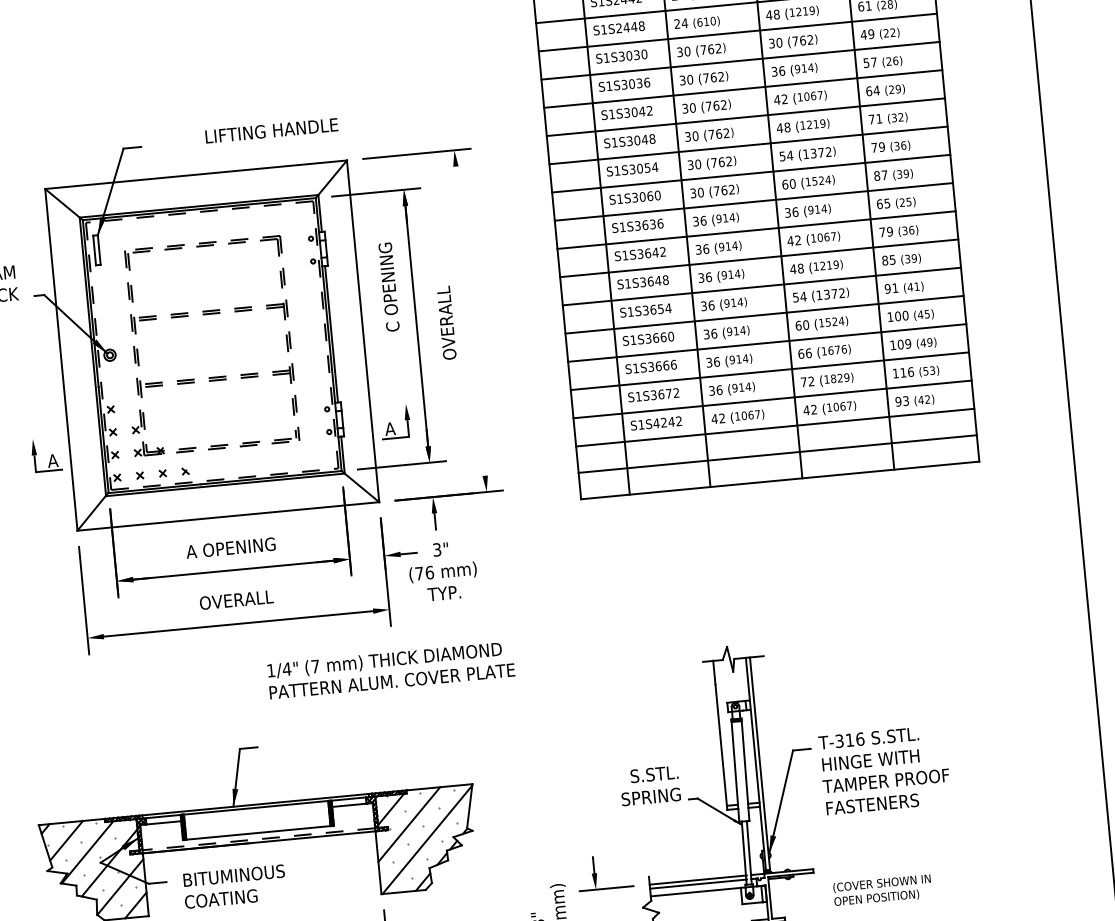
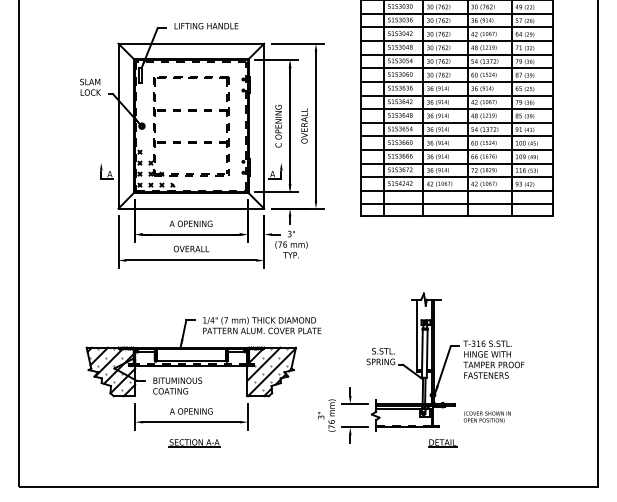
text: (271, 129) -> (206, 25), moved
text: (389, 287) -> (278, 126), moved
line: (471, 319) -> (316, 125), added
text: (391, 670) -> (262, 325), moved

